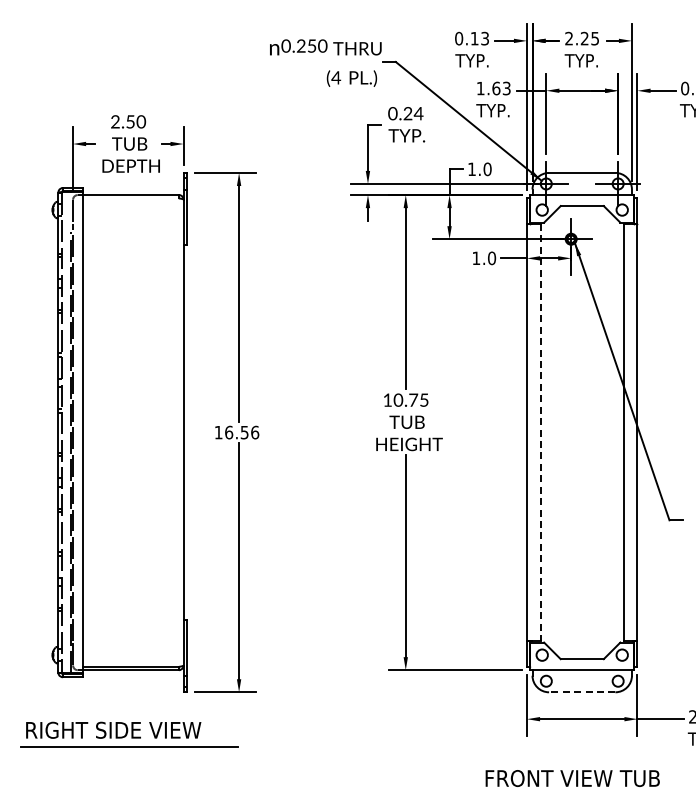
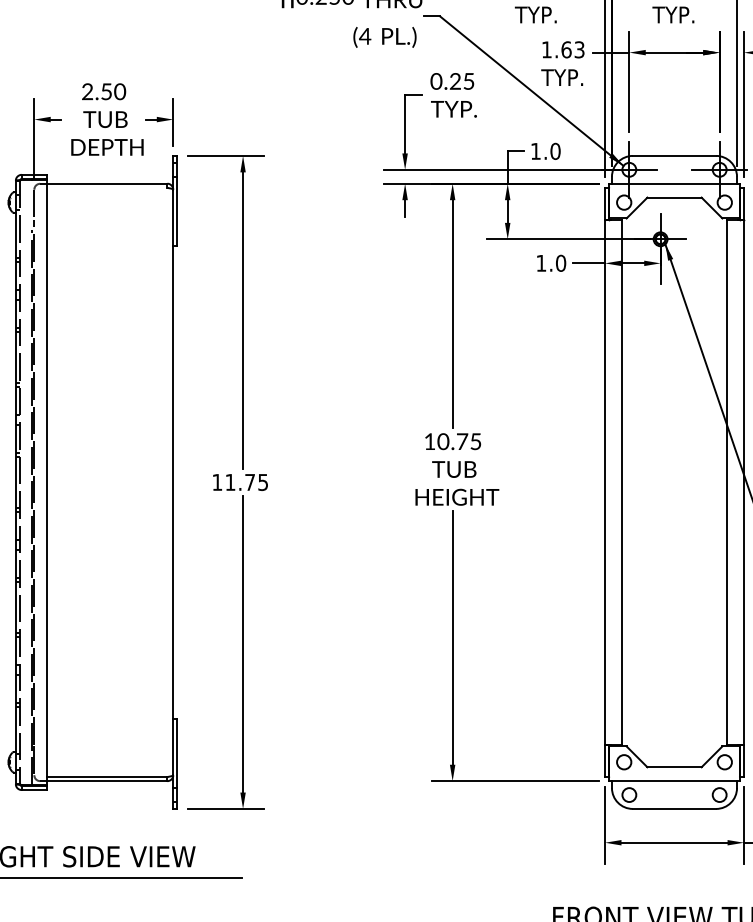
text: (418, 113) -> (468, 81), 0.24 -> 0.25
text: (242, 432) -> (247, 482), 16.56 -> 11.75
line: (540, 432) -> (622, 482), dashed -> solid
line: (581, 692) -> (673, 809), dashed -> solid

